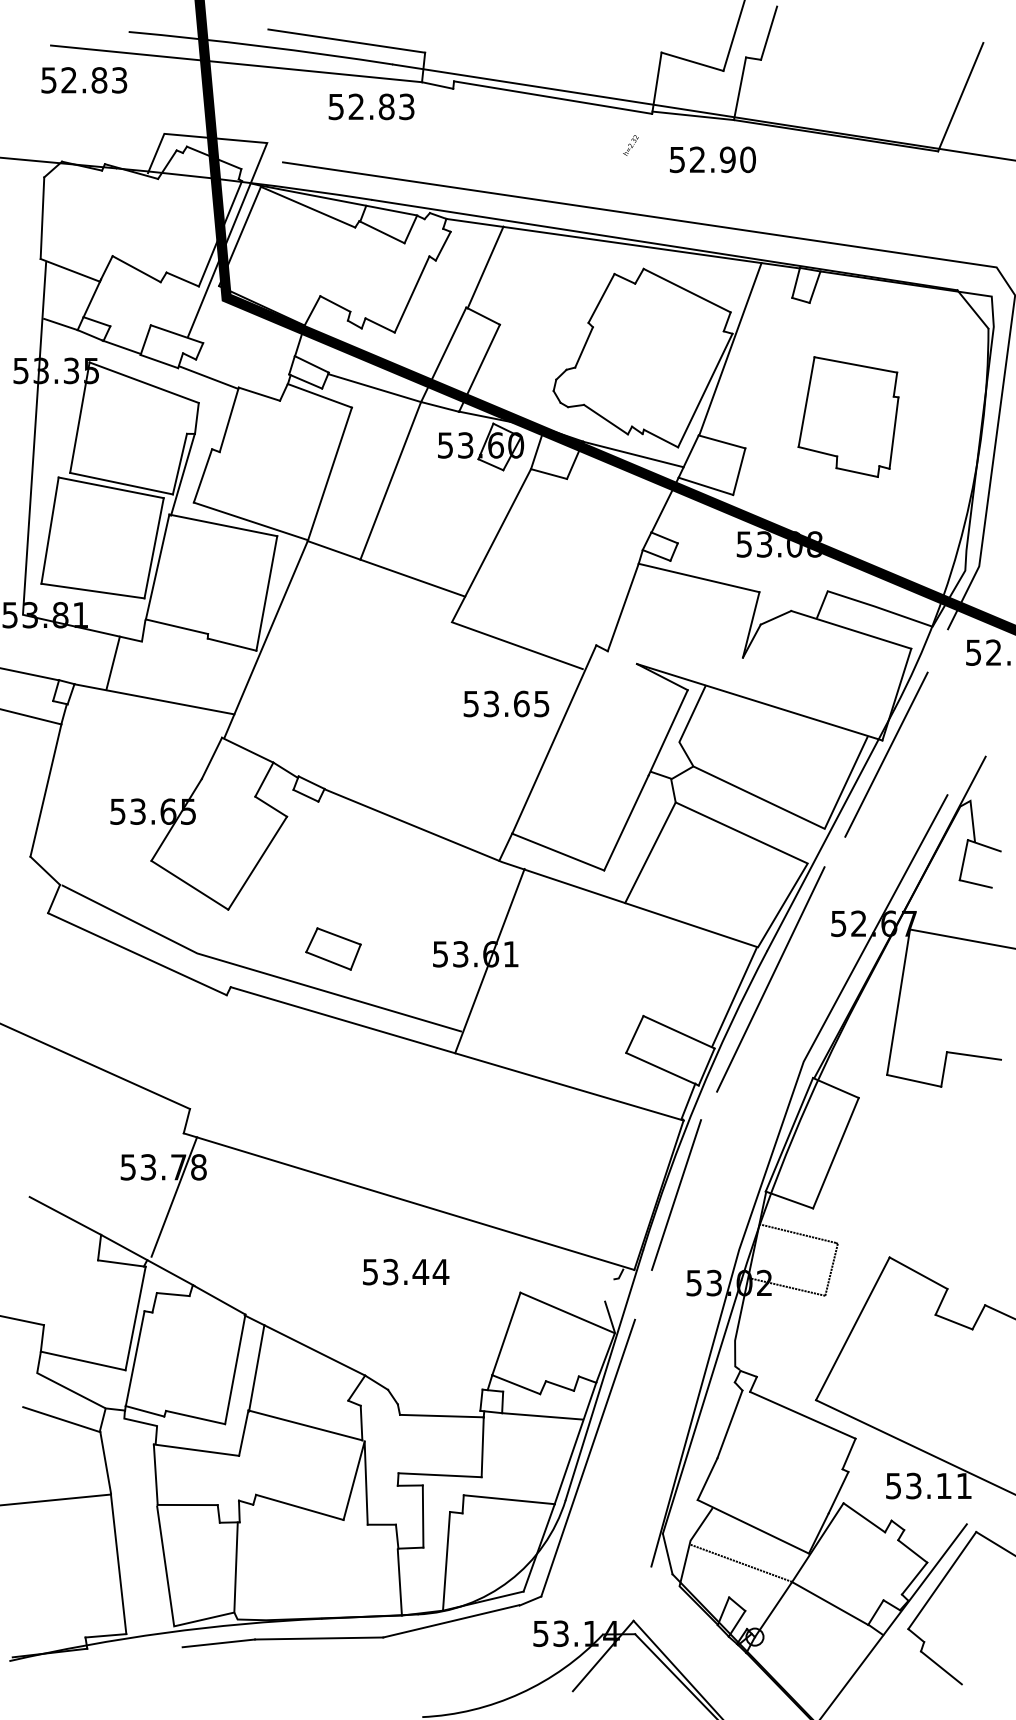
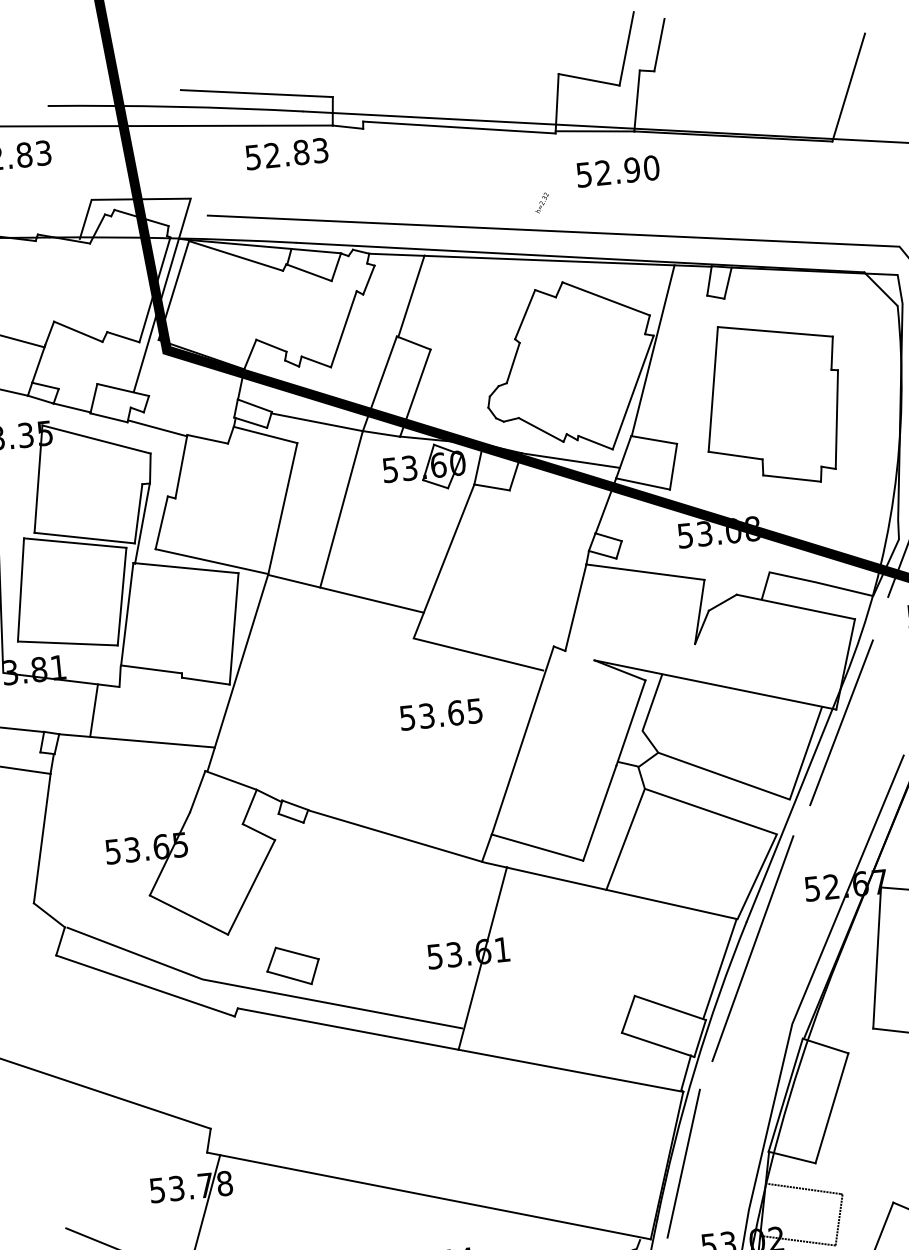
text: (630, 145) -> (541, 203), moved
part: (848, 416) -> (772, 403), size x1.43
text: (506, 703) -> (441, 714), moved
part: (333, 948) -> (293, 965), moved

